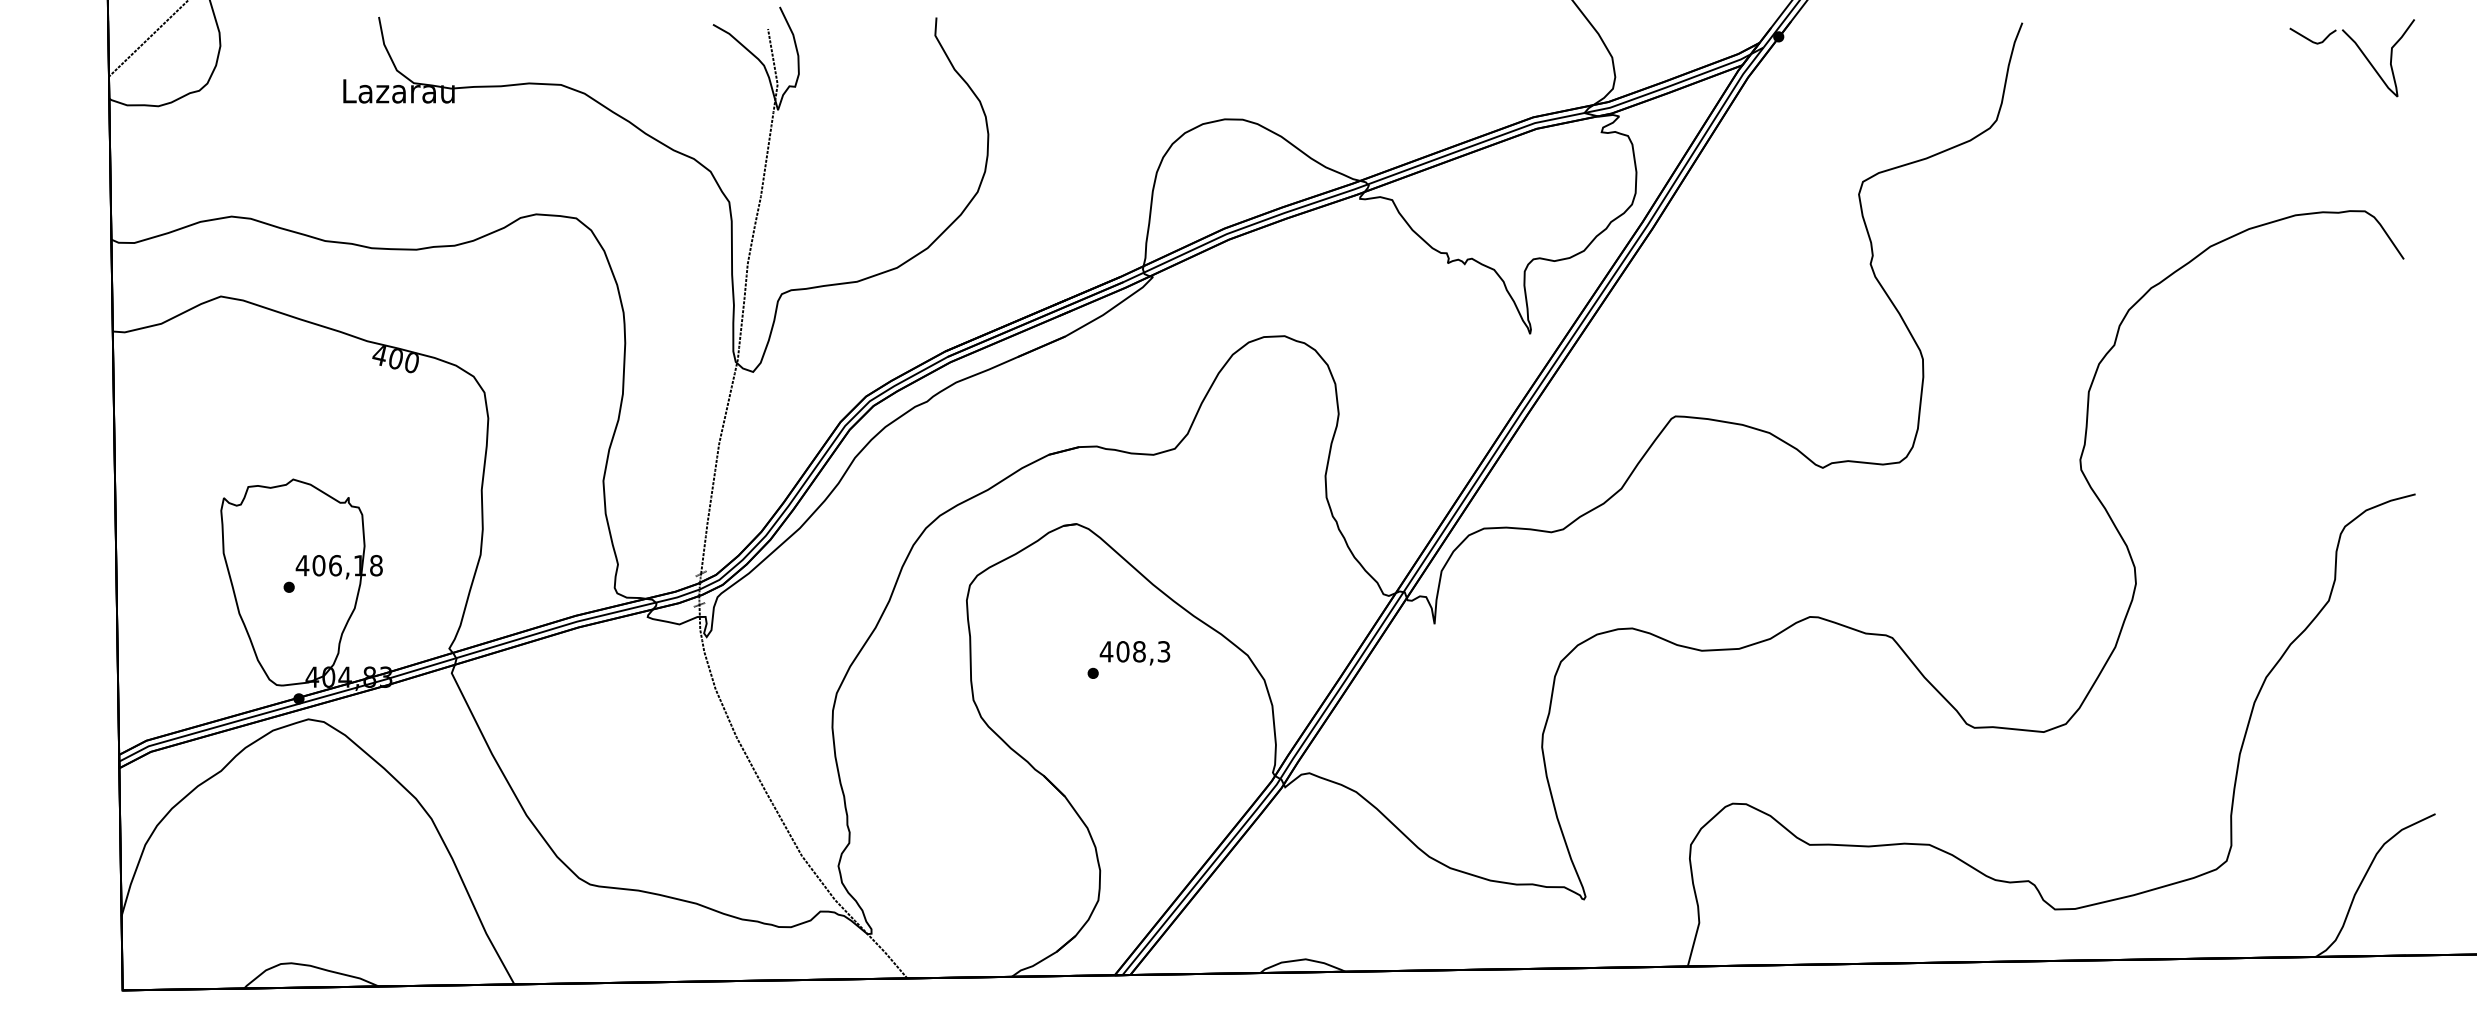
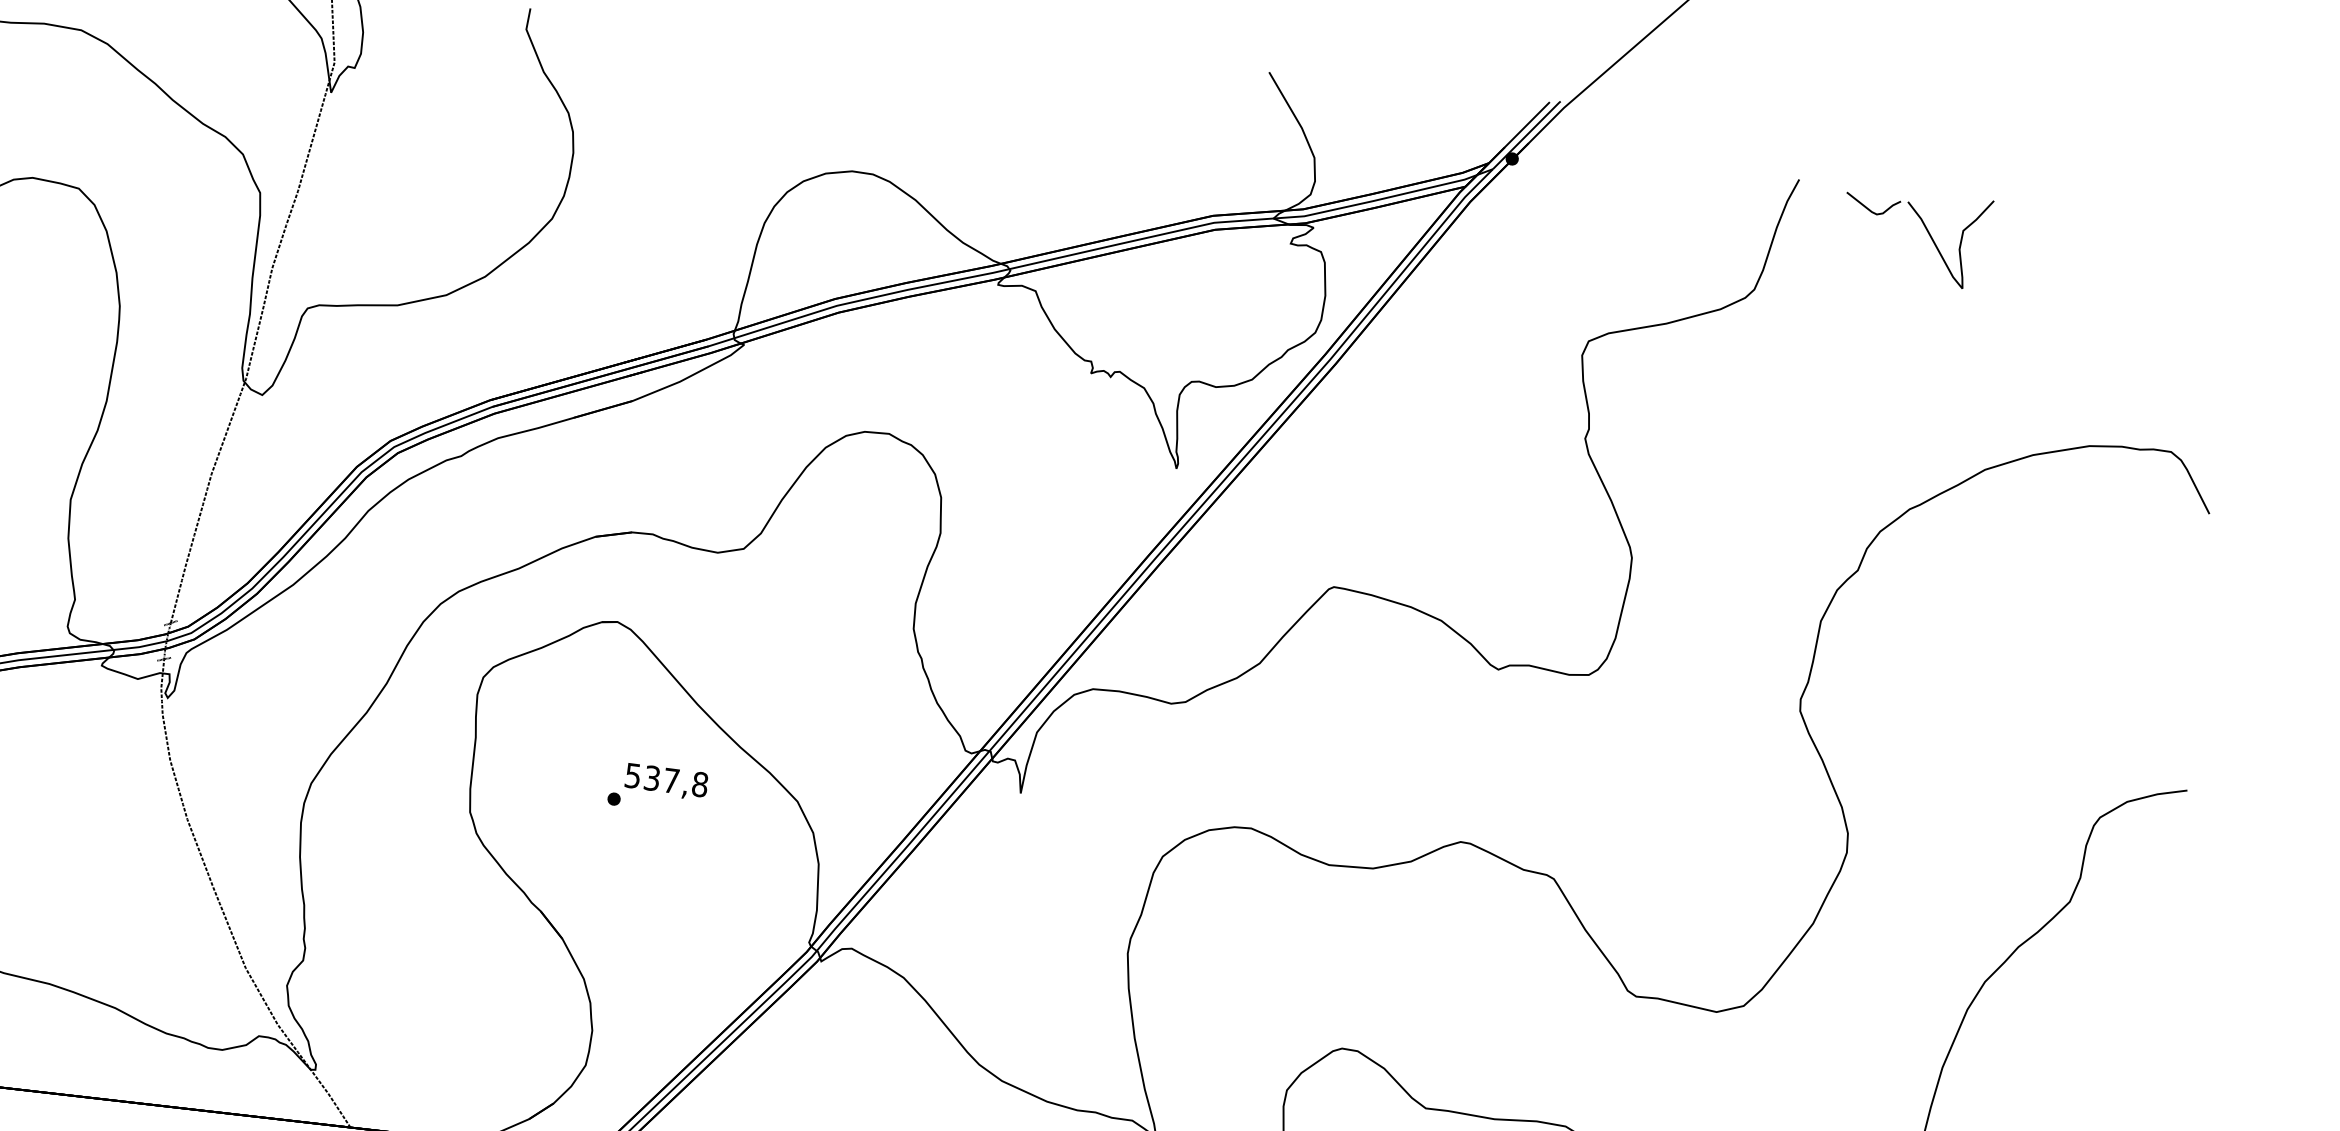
part: (2359, 50) -> (1924, 228), moved
text: (1134, 651) -> (665, 779), 408,3 -> 537,8

